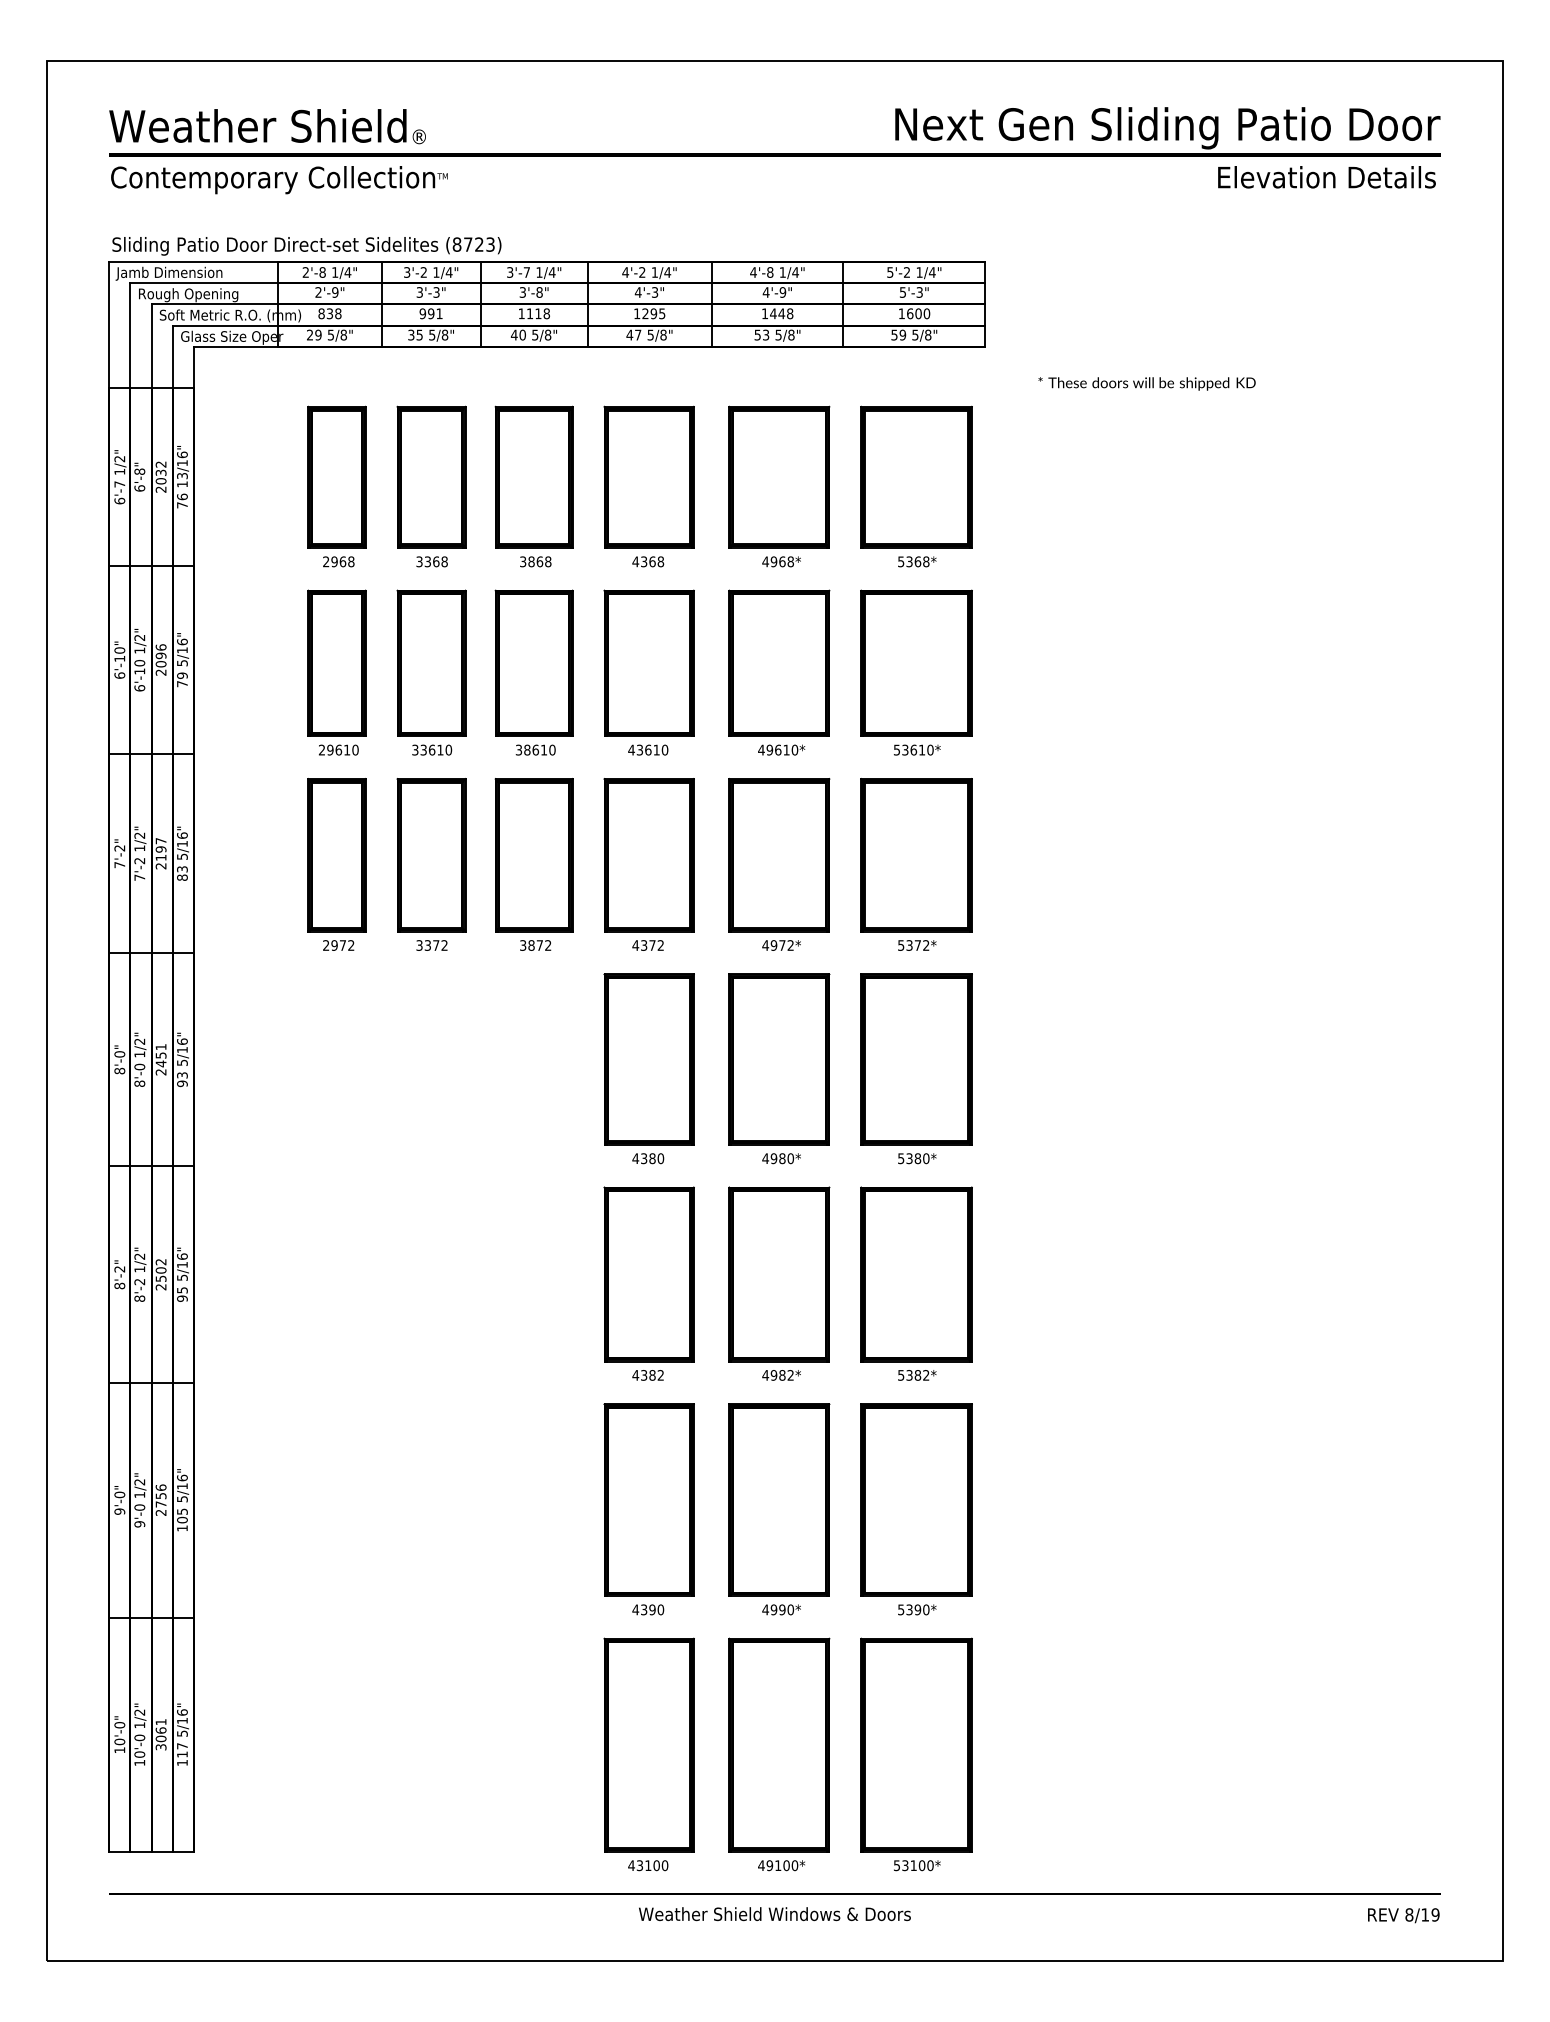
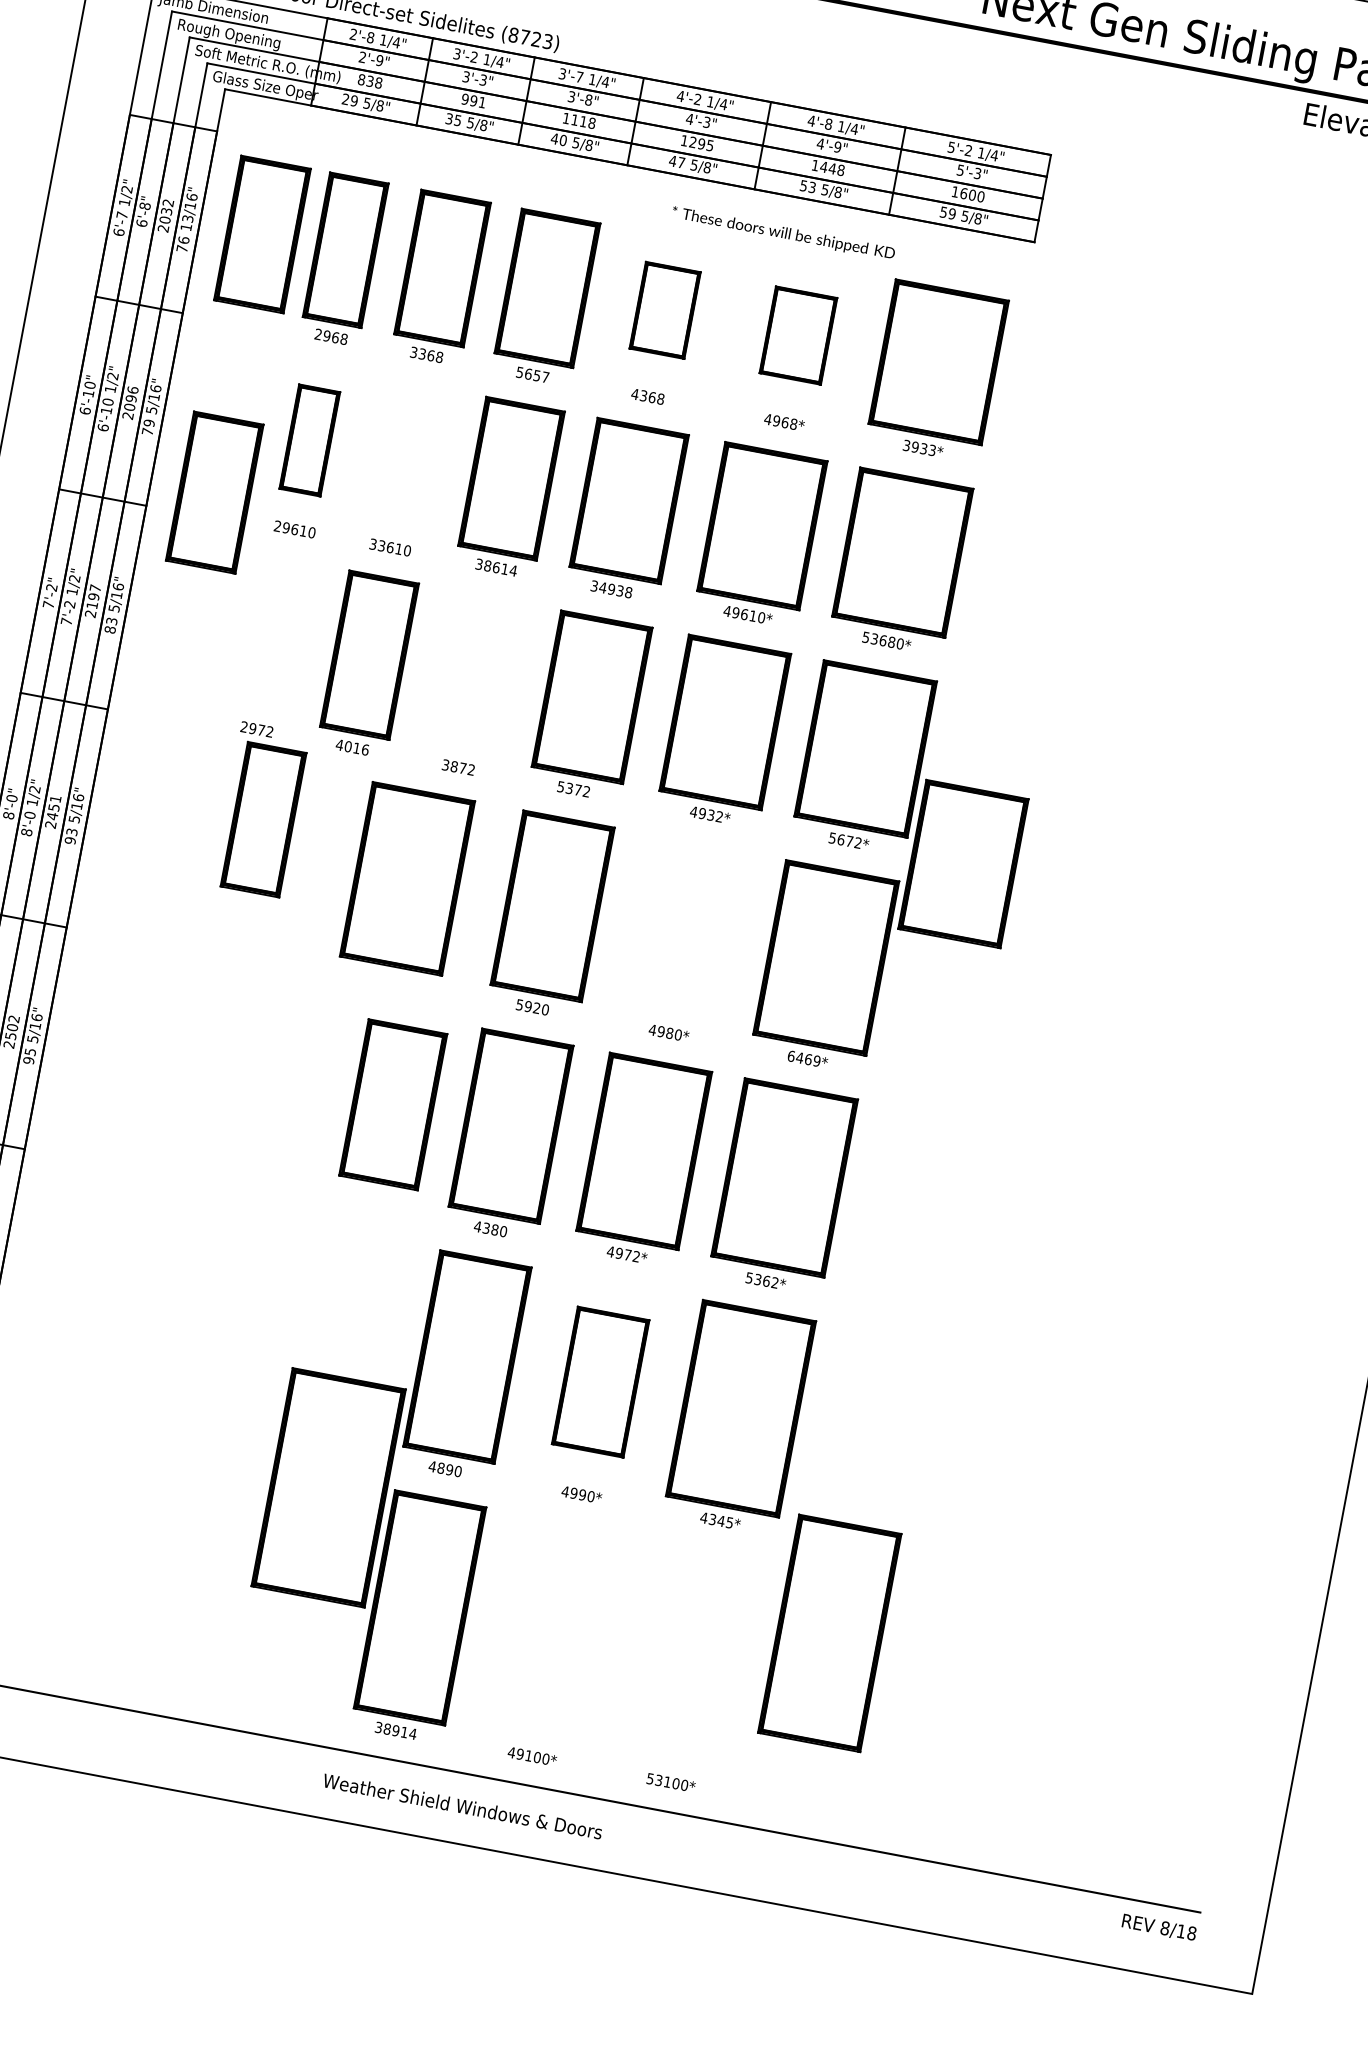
text: (1146, 383) -> (782, 233), moved
part: (255, 476) -> (262, 233), added
part: (648, 476) -> (664, 309), size x0.6
part: (779, 476) -> (798, 334), size x0.6
text: (535, 561) -> (532, 374), 3868 -> 5657
text: (913, 561) -> (919, 447), 5368* -> 3933*
part: (336, 662) -> (309, 439), size x0.7
part: (431, 662) -> (214, 491), moved
text: (552, 749) -> (513, 570), 38610 -> 38614
text: (648, 749) -> (611, 588), 43610 -> 34938
text: (921, 749) -> (891, 641), 53610* -> 53680*
part: (336, 855) -> (272, 636), removed
part: (533, 855) -> (392, 1104), moved
text: (431, 945) -> (351, 747), 3372 -> 4016
text: (635, 945) -> (560, 786), 4372 -> 5372
text: (782, 945) -> (711, 815), 4972* -> 4932*
text: (909, 945) -> (841, 839), 5372* -> 5672*
part: (1029, 945) -> (963, 863), added
part: (360, 1028) -> (263, 818), added
part: (779, 1059) -> (407, 878), moved
text: (643, 1158) -> (527, 1006), 4380 -> 5920
text: (913, 1158) -> (803, 1058), 5380* -> 6469*
text: (660, 1375) -> (503, 1231), 4382 -> 4380
text: (782, 1375) -> (627, 1255), 4982* -> 4972*
text: (917, 1375) -> (766, 1281), 5382* -> 5362*
part: (779, 1499) -> (600, 1381), size x0.7
text: (644, 1609) -> (441, 1467), 4390 -> 4890
text: (913, 1609) -> (716, 1519), 5390* -> 4345*
part: (779, 1744) -> (830, 1632), moved
part: (916, 1744) -> (328, 1486), moved
text: (648, 1865) -> (396, 1730), 43100 -> 38914
text: (774, 1914) -> (462, 1806), moved
text: (1435, 1914) -> (1191, 1932), 8/19 -> 8/18

